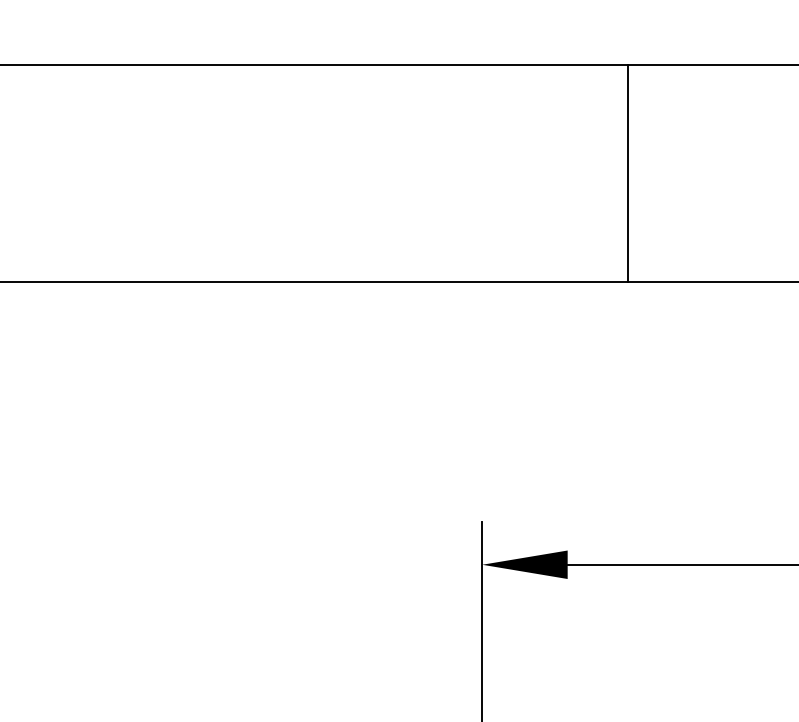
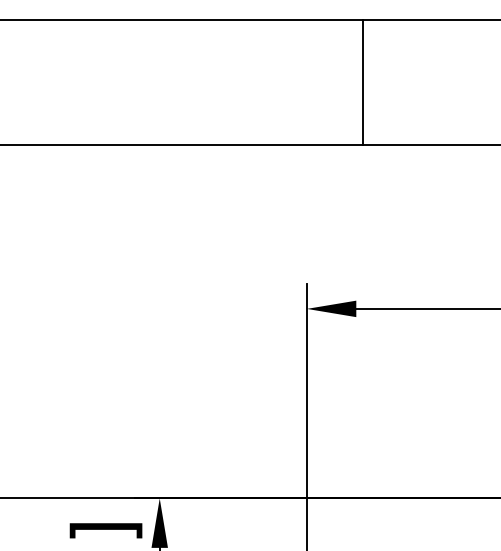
line: (628, 173) -> (363, 82), moved

